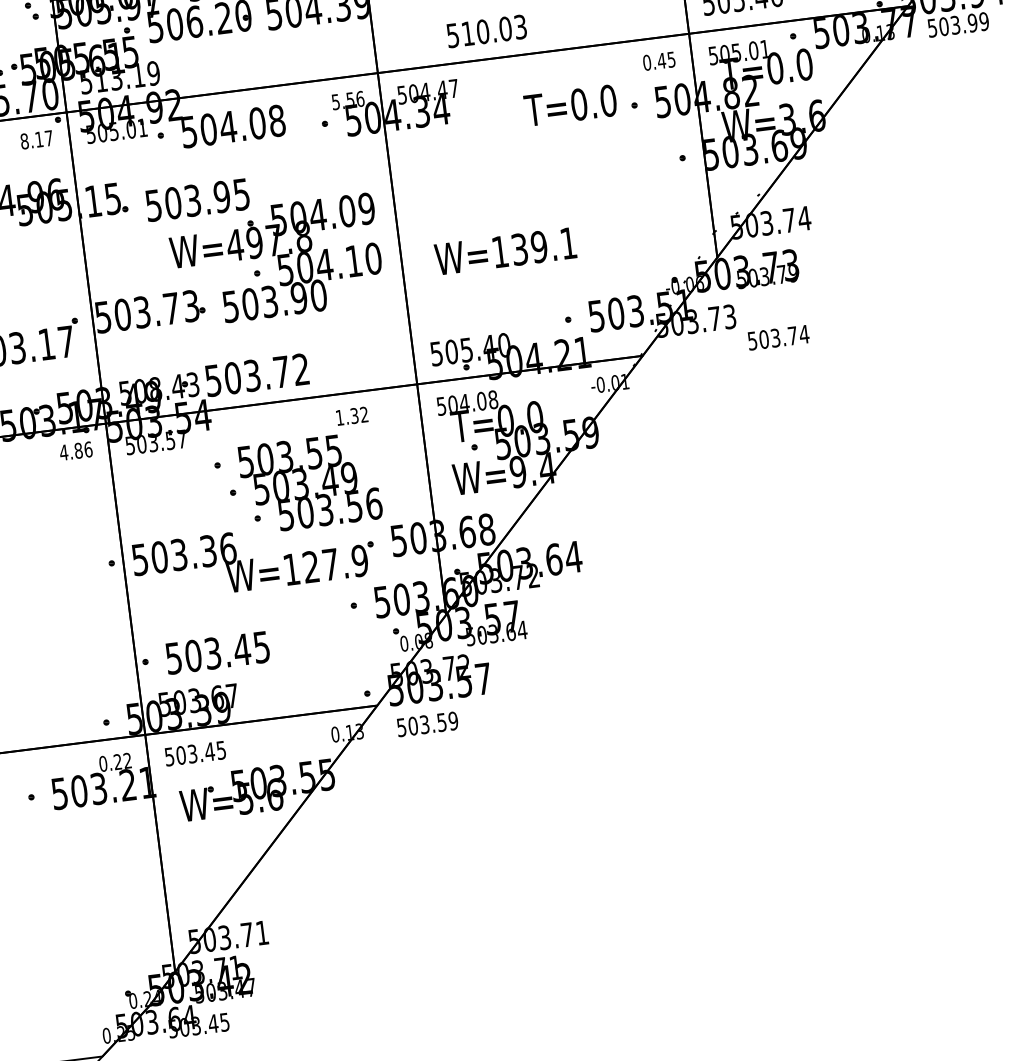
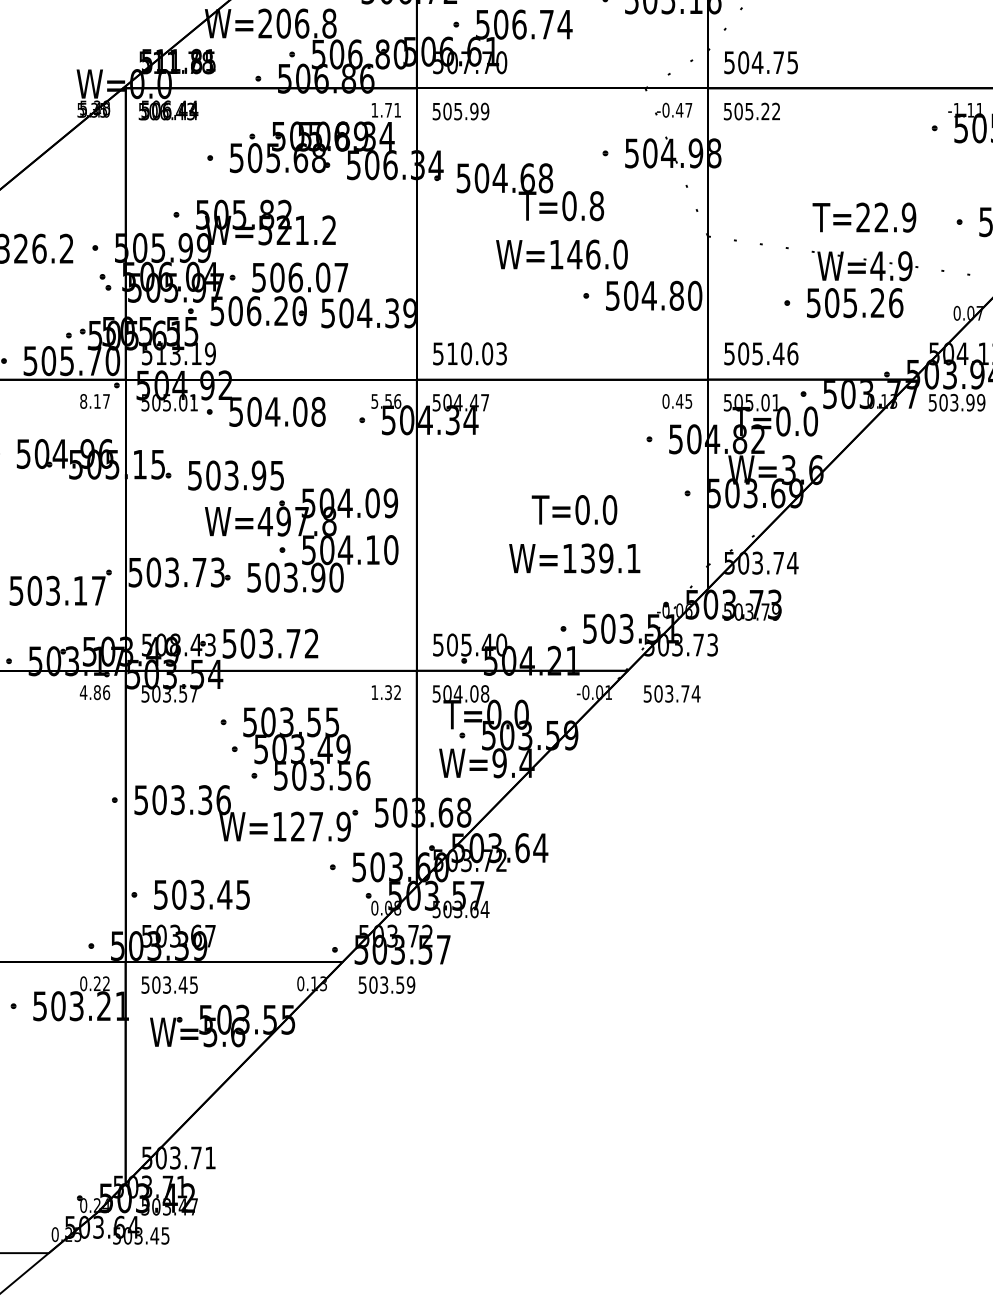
text: (486, 31) -> (469, 353), moved
text: (570, 106) -> (574, 510), moved
text: (505, 251) -> (574, 558), moved
text: (777, 337) -> (671, 693), moved
text: (352, 416) -> (386, 692), moved

